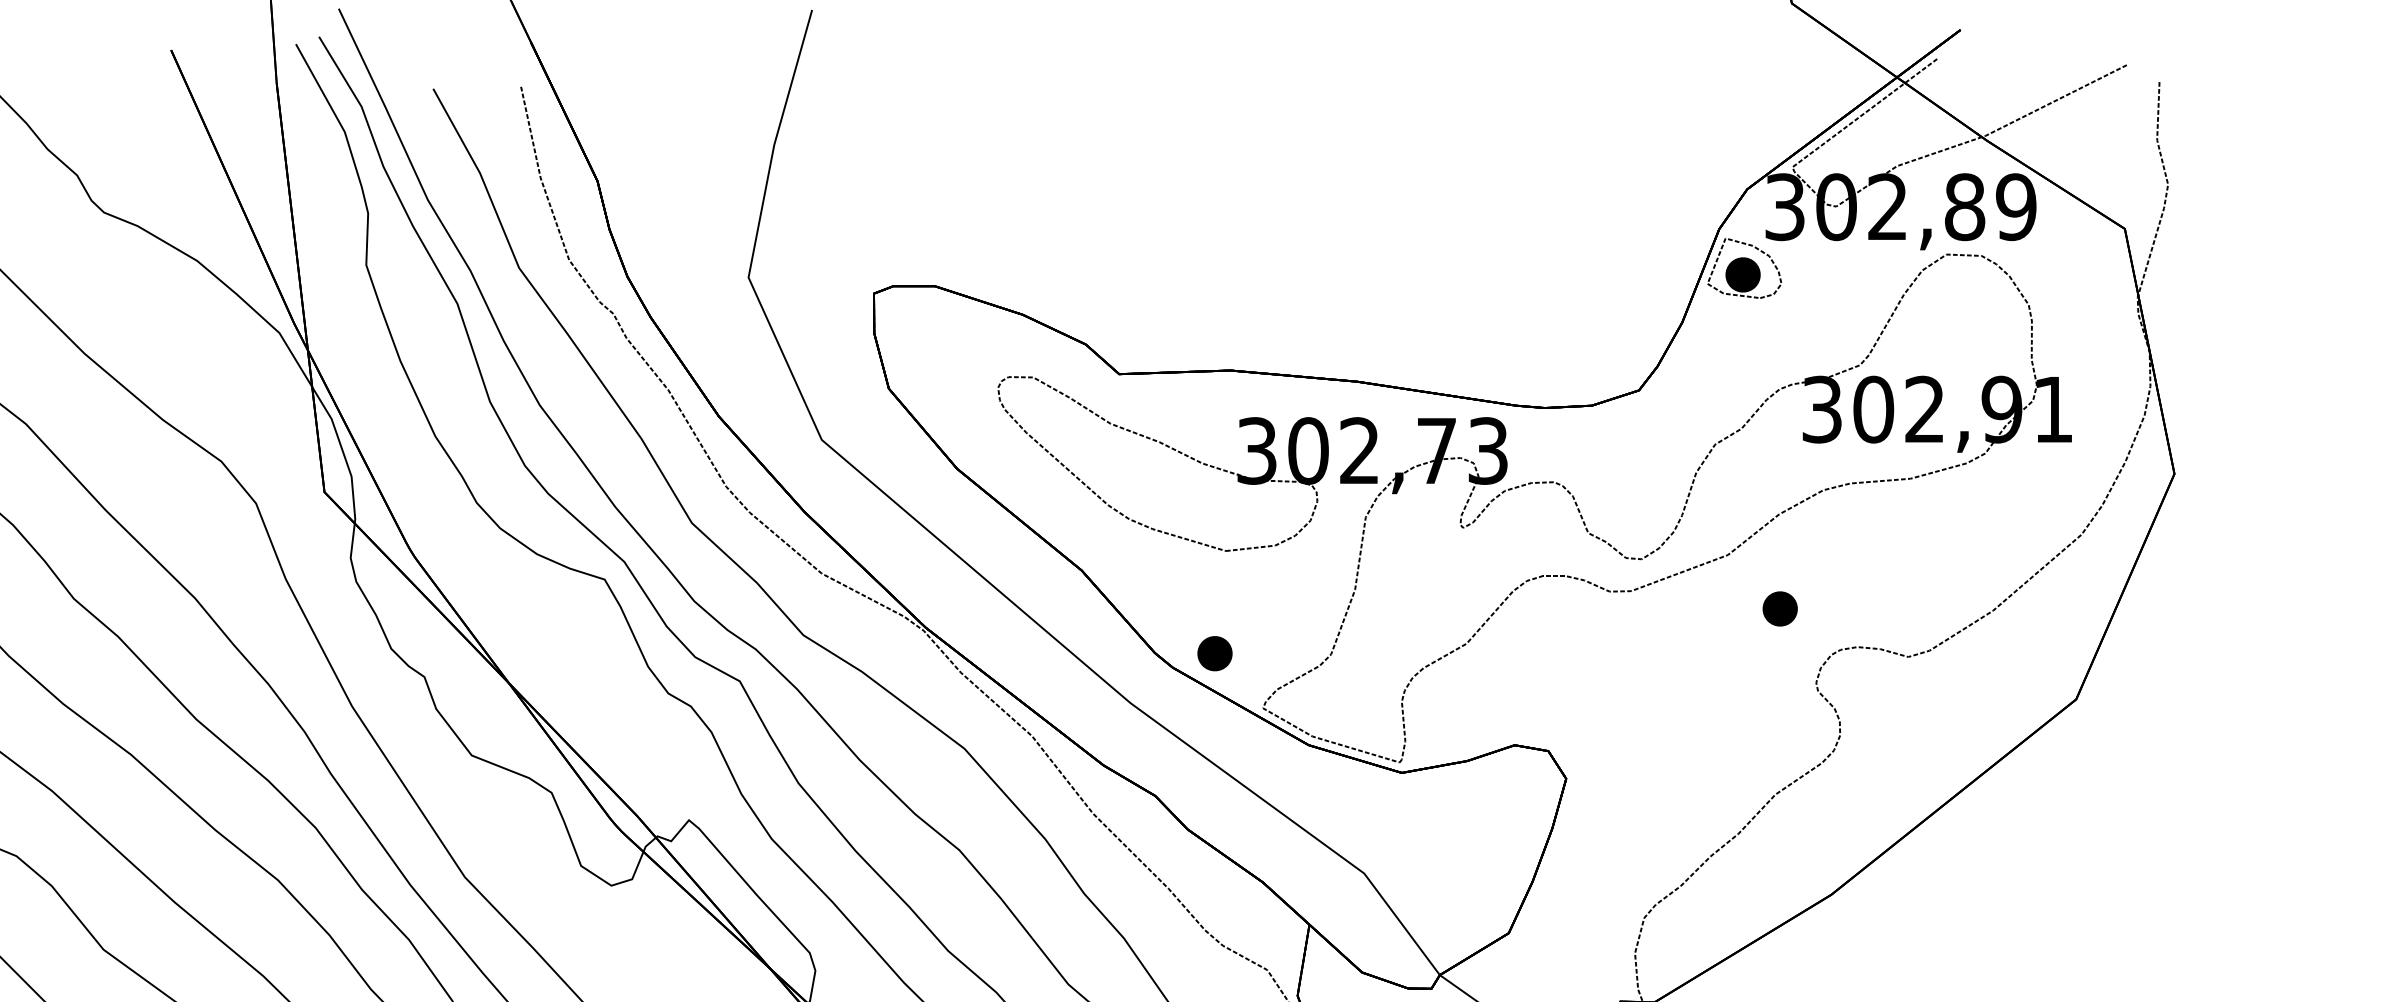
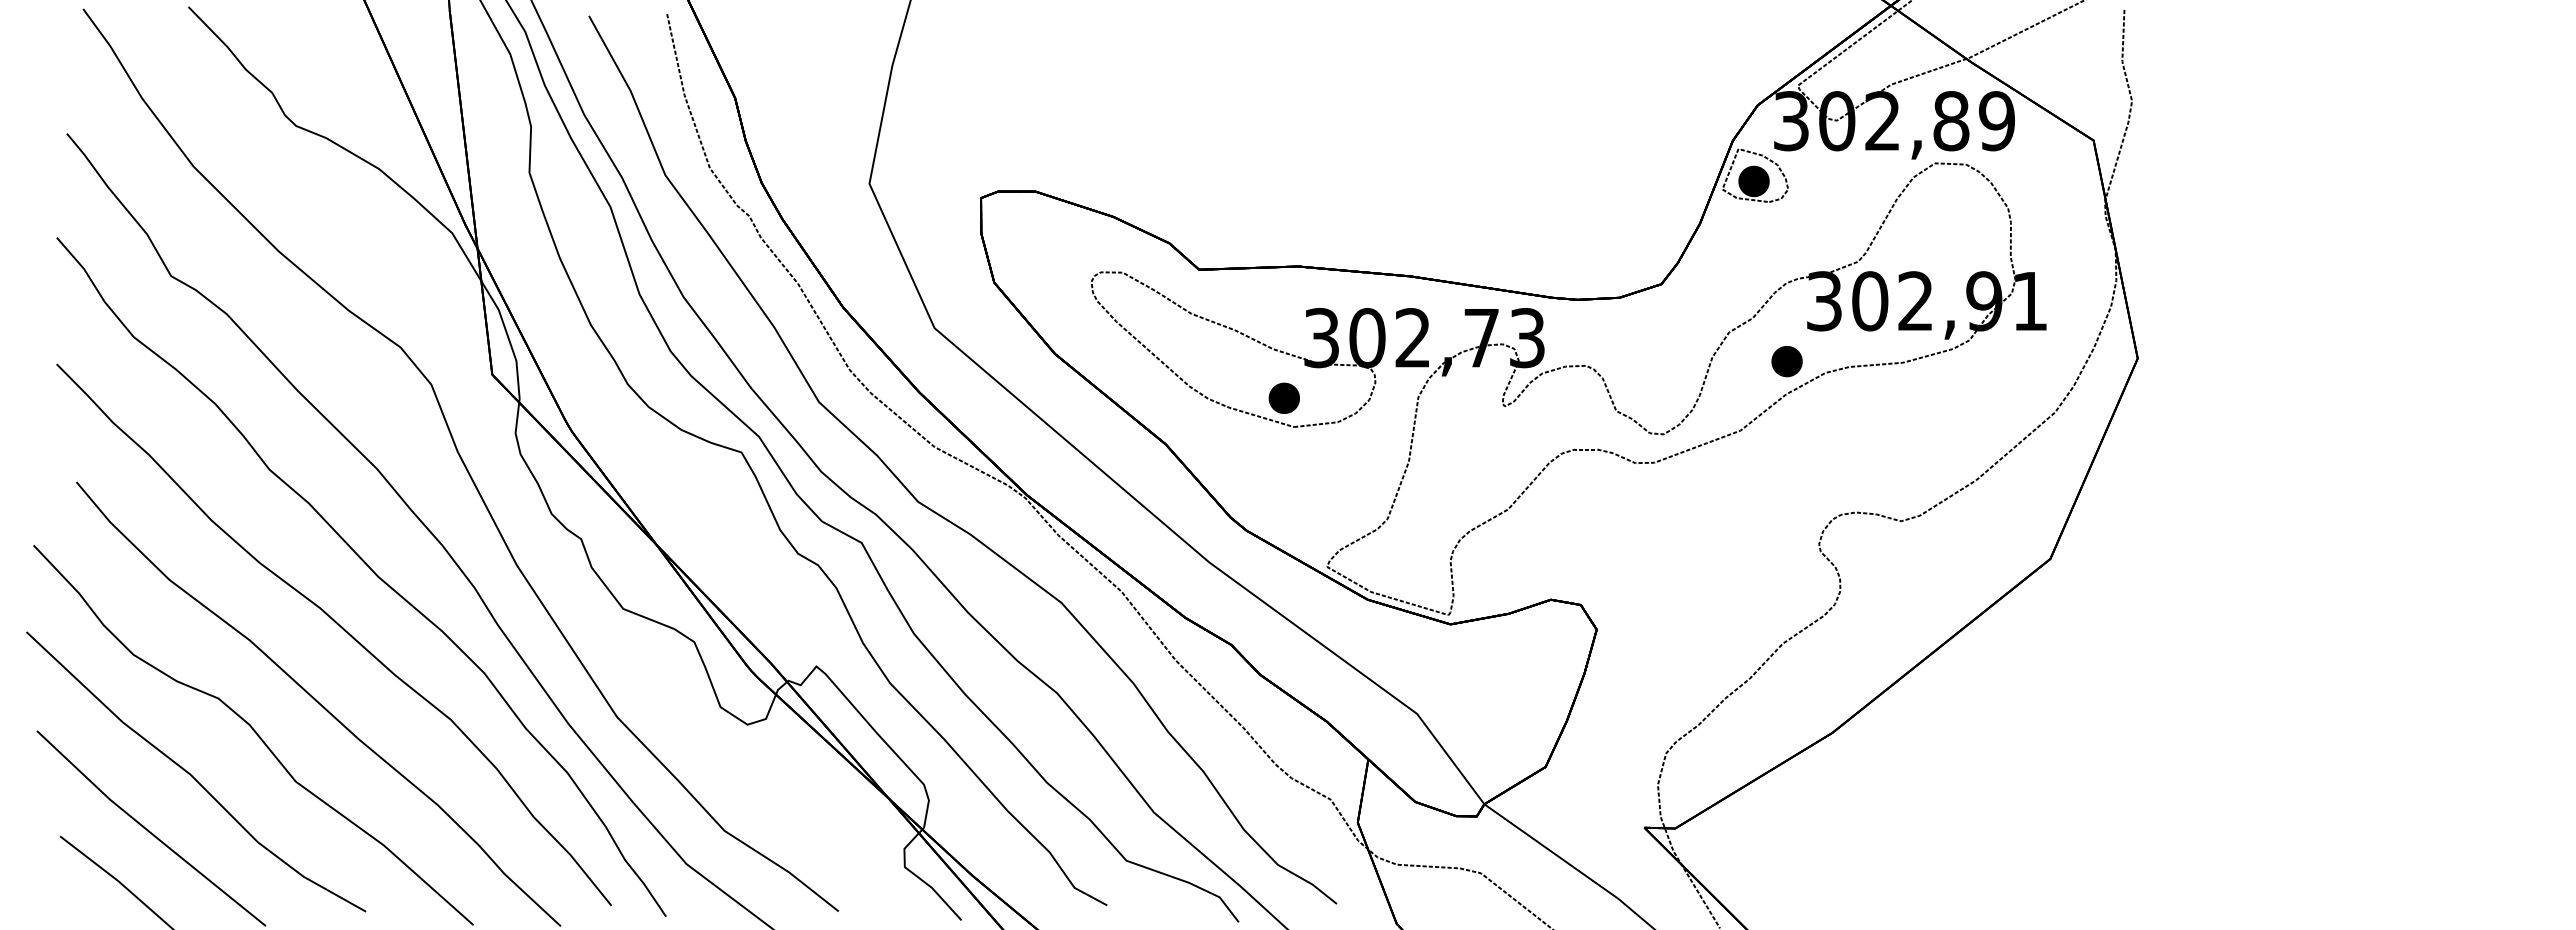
part: (1779, 608) -> (1786, 361), moved
part: (1214, 652) -> (1283, 397), moved

